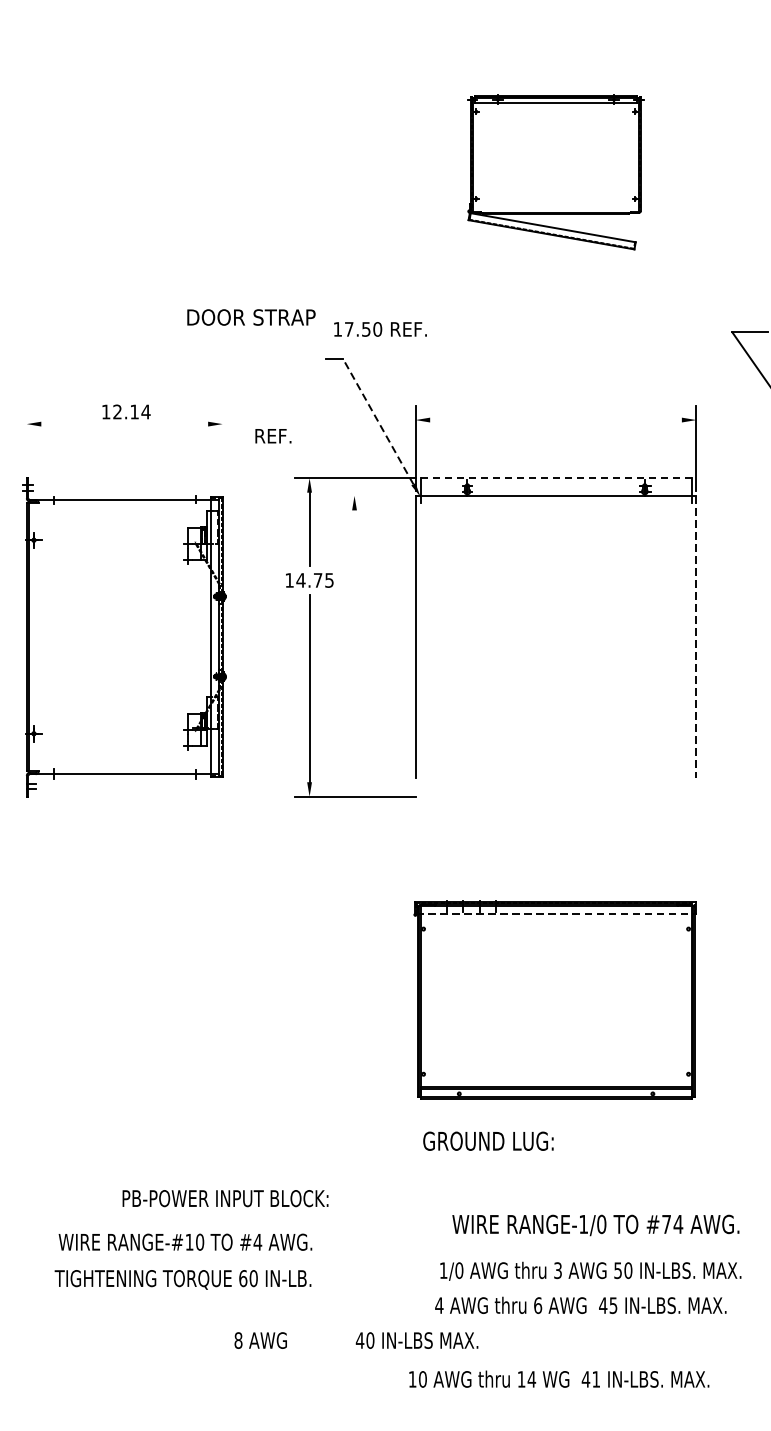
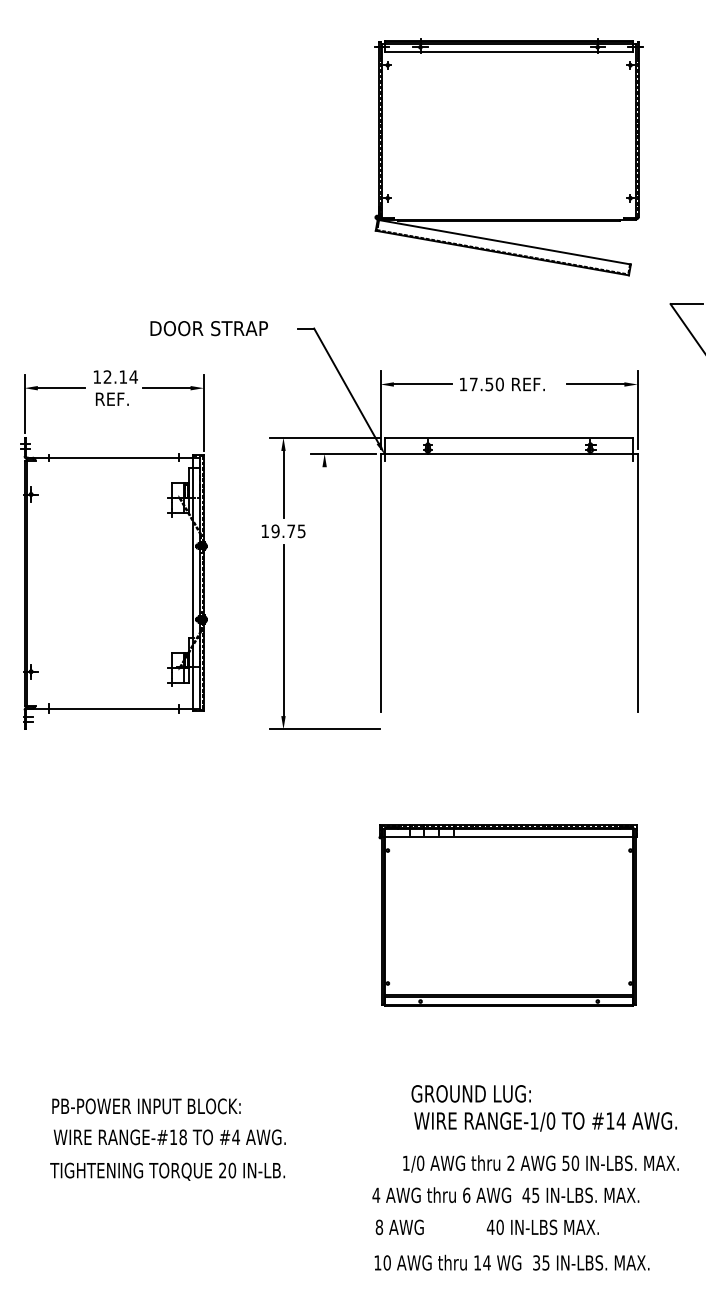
part: (555, 172) -> (508, 157), size x1.67
text: (250, 317) -> (208, 328), moved
text: (380, 329) -> (502, 384), moved
line: (461, 420) -> (422, 384), added
line: (650, 420) -> (595, 384), added
line: (378, 421) -> (346, 385), dashed -> solid
line: (67, 424) -> (61, 388), added
line: (181, 424) -> (166, 388), added
text: (273, 435) -> (112, 398), moved
line: (26, 440) -> (24, 403), added
line: (222, 450) -> (203, 412), added
line: (556, 477) -> (509, 437), dashed -> solid
line: (375, 495) -> (343, 453), added
text: (300, 580) -> (275, 531), 14.75 -> 19.75
line: (696, 637) -> (637, 583), dashed -> solid
line: (555, 913) -> (508, 836), dashed -> solid
text: (487, 1140) -> (470, 1093), moved
text: (225, 1198) -> (146, 1106), moved
text: (666, 1223) -> (610, 1120), #74 -> #14
text: (199, 1241) -> (182, 1136), RANGE-#10 -> RANGE-#18
text: (557, 1270) -> (510, 1163), 3 -> 2
text: (242, 1278) -> (222, 1170), 60 -> 20
text: (580, 1304) -> (505, 1194), moved
text: (355, 1340) -> (486, 1227), moved
text: (590, 1378) -> (540, 1262), 41 -> 35

